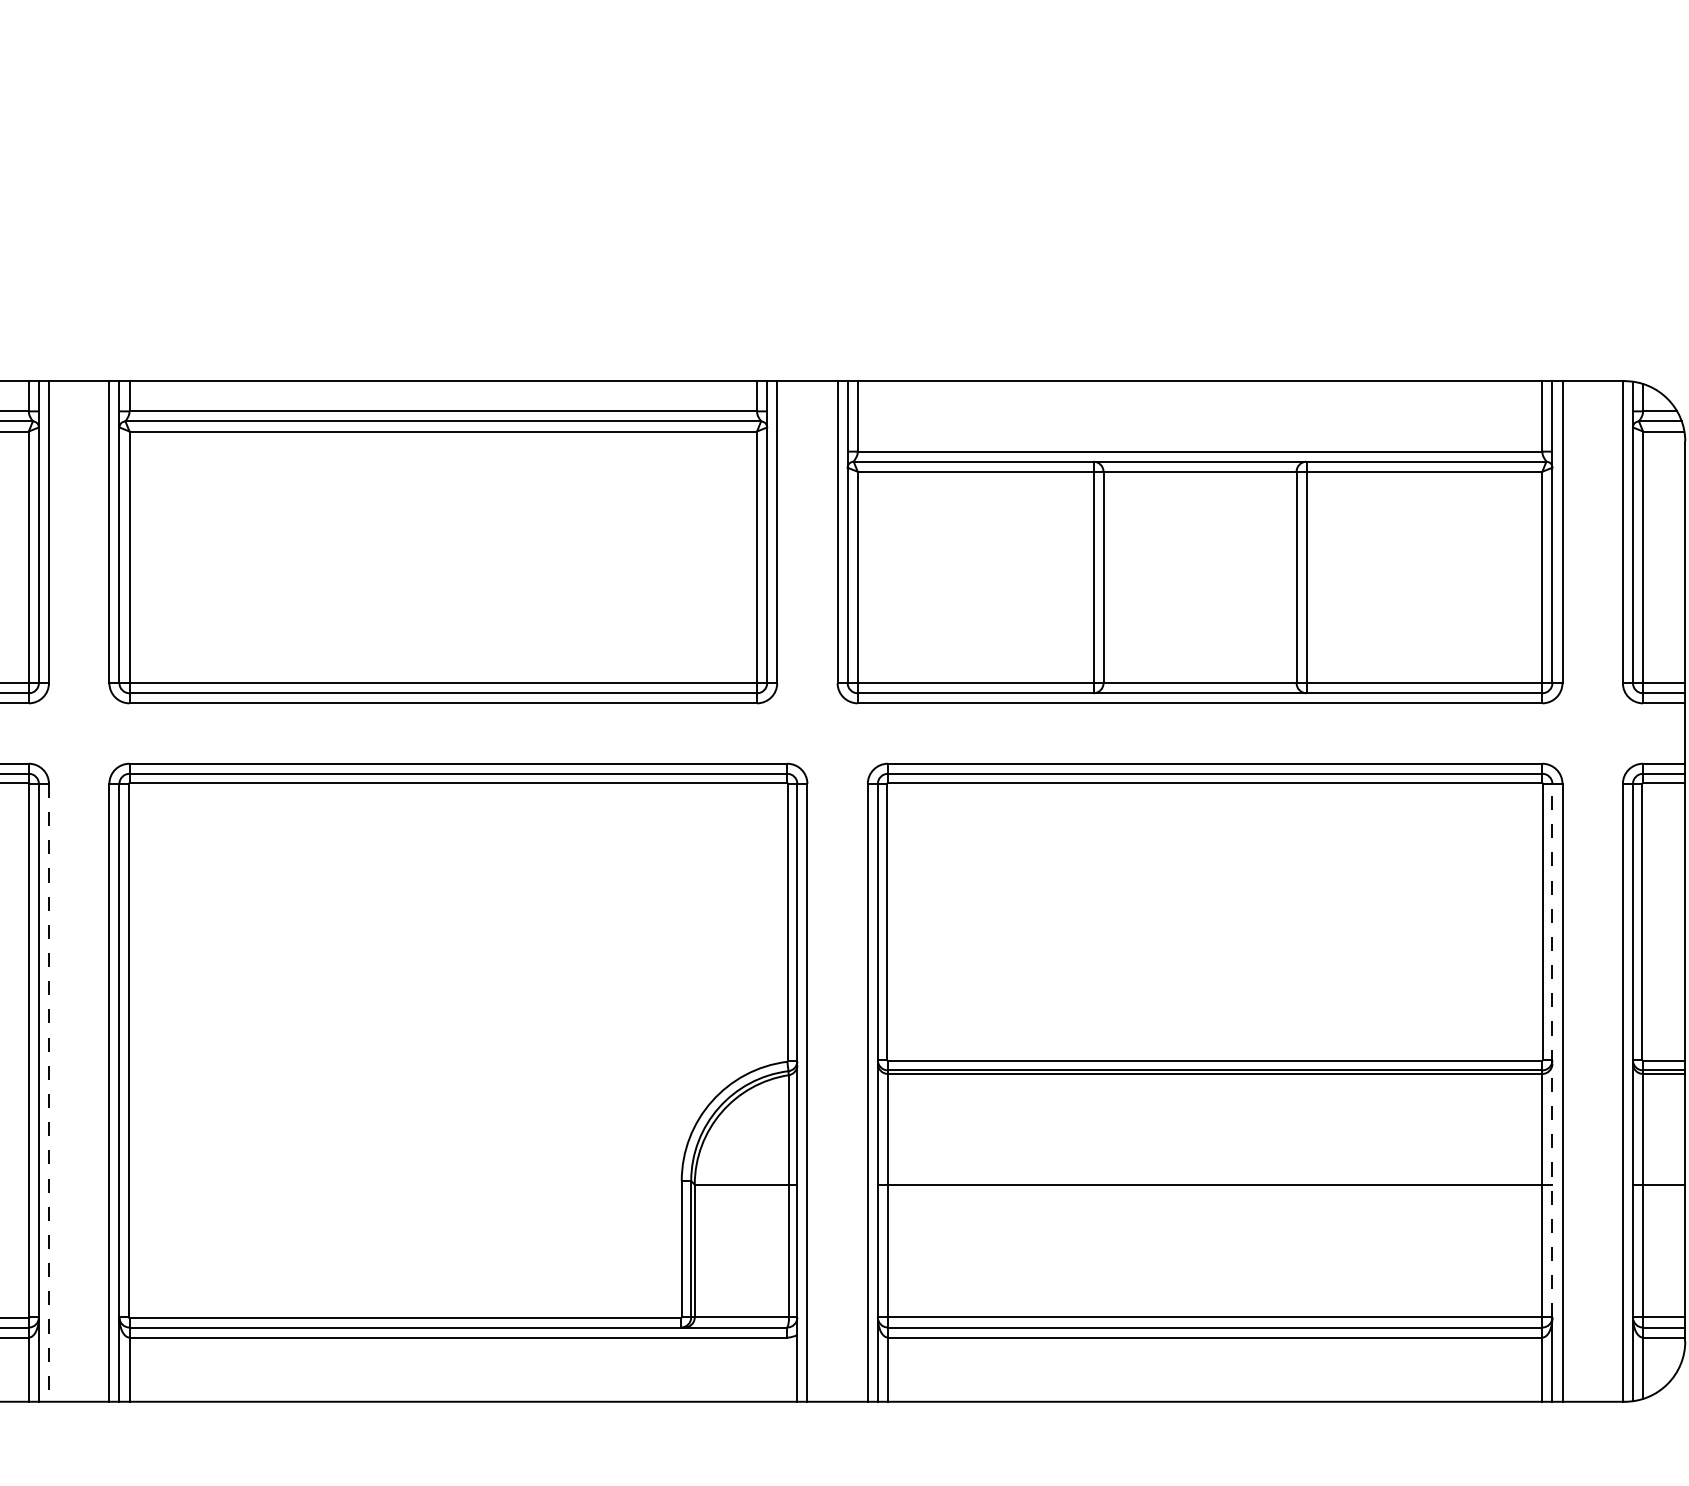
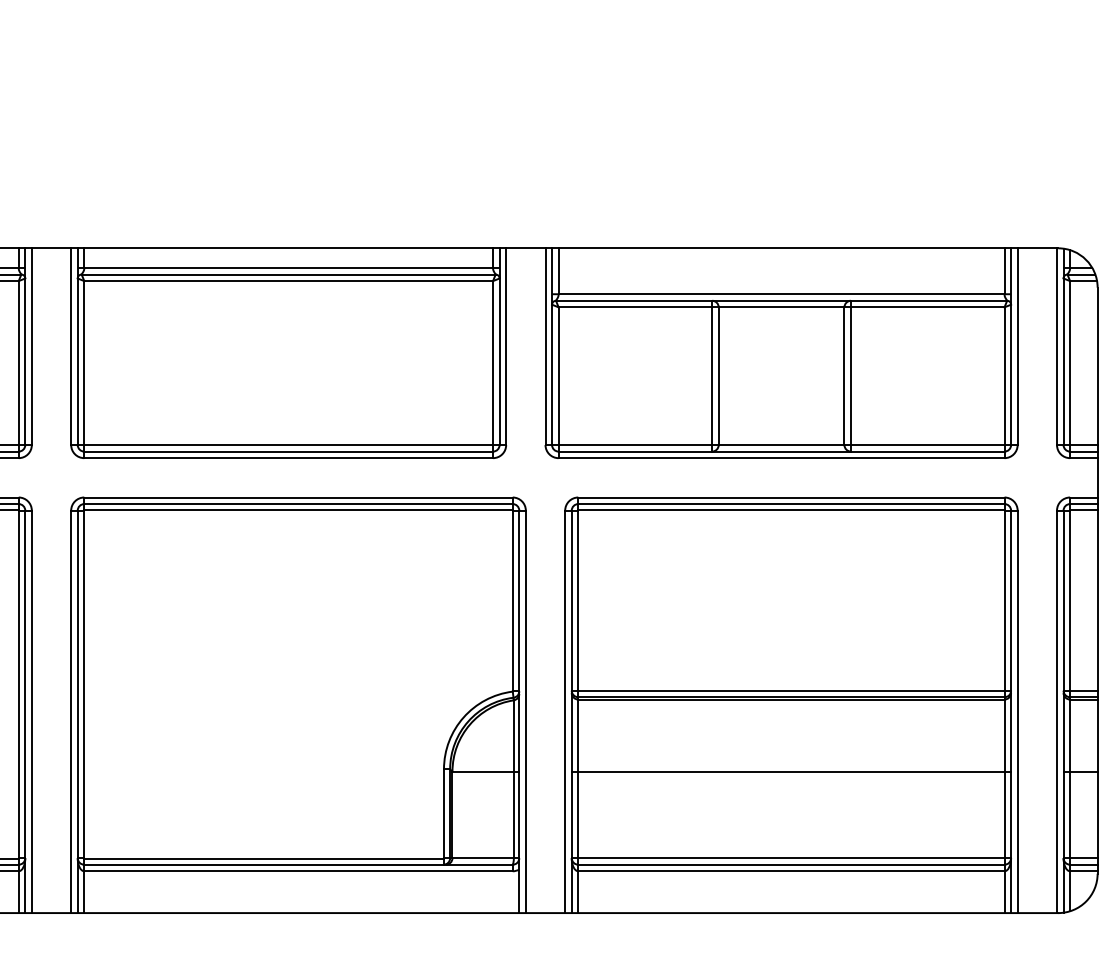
line: (1553, 1050) -> (1011, 684), dashed -> solid
line: (48, 1093) -> (31, 712), dashed -> solid

